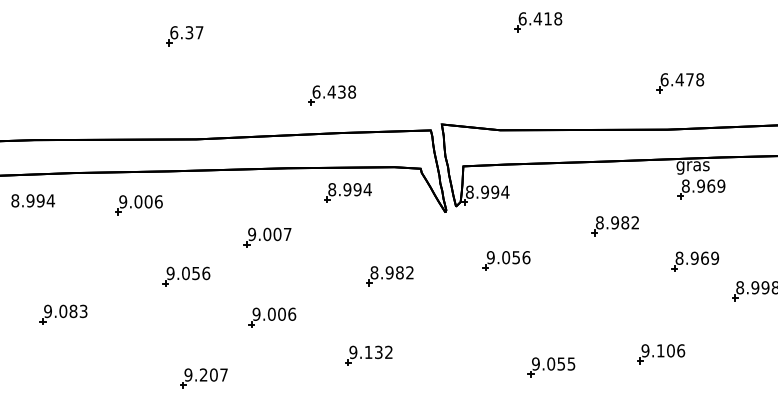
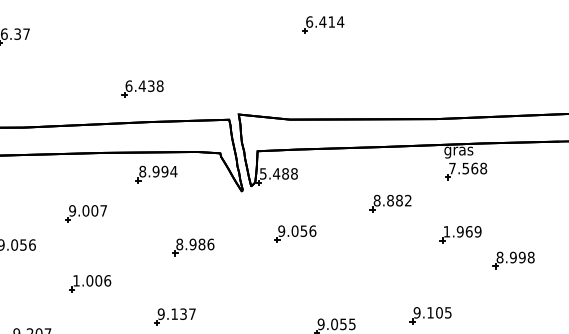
text: (558, 18) -> (340, 21), 6.418 -> 6.414
part: (680, 83) -> (447, 78), removed
text: (703, 185) -> (467, 167), 8.969 -> 7.568
text: (487, 191) -> (278, 173), 8.994 -> 5.488
text: (615, 222) -> (390, 200), 8.982 -> 8.882
text: (679, 257) -> (446, 231), 8.969 -> 1.969
text: (410, 272) -> (211, 244), 8.982 -> 8.986
text: (256, 313) -> (76, 280), 9.006 -> 1.006
text: (681, 350) -> (448, 312), 9.106 -> 9.105
text: (388, 351) -> (192, 313), 9.132 -> 9.137

